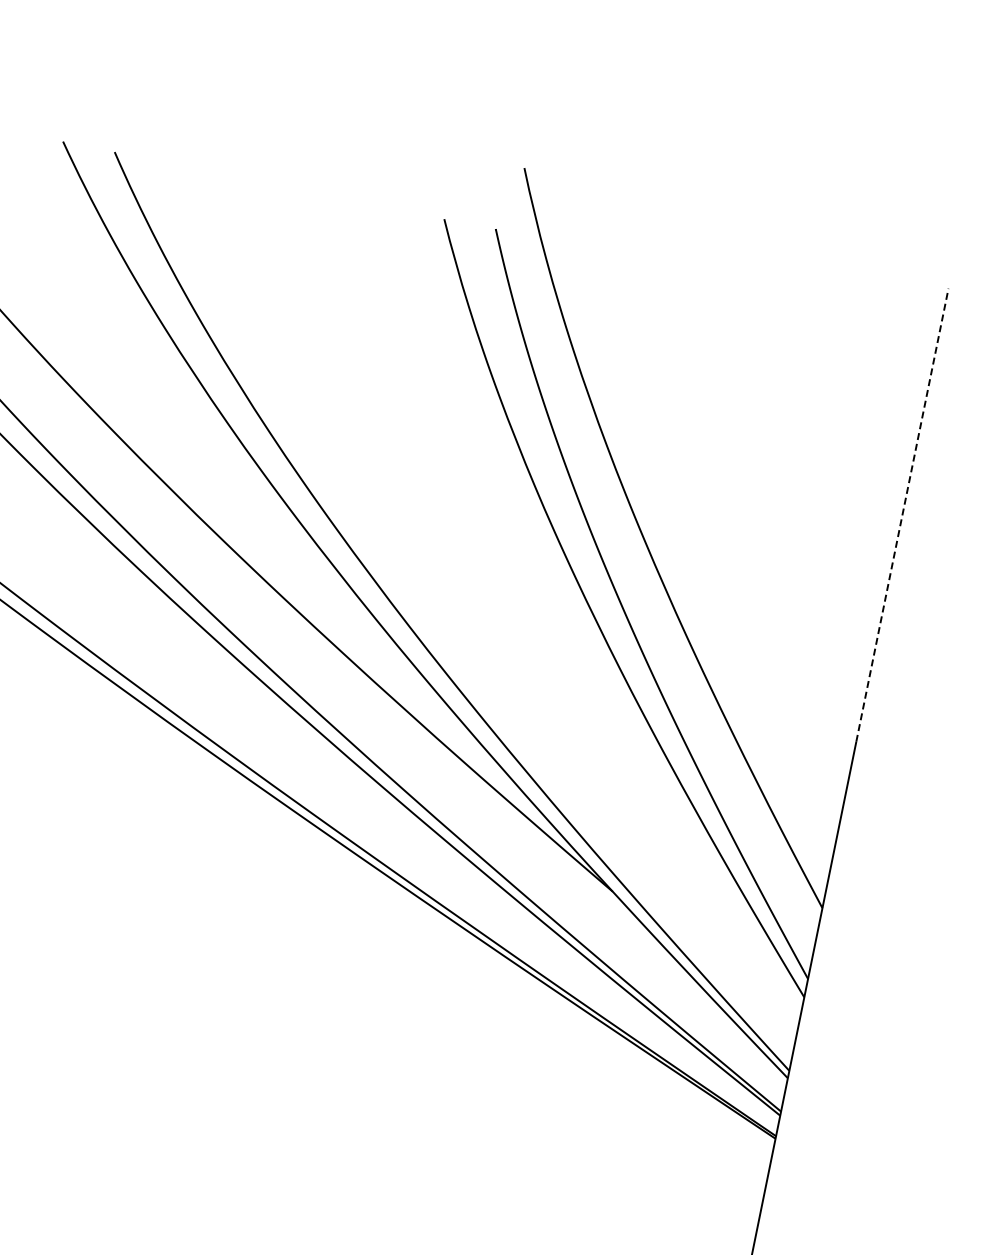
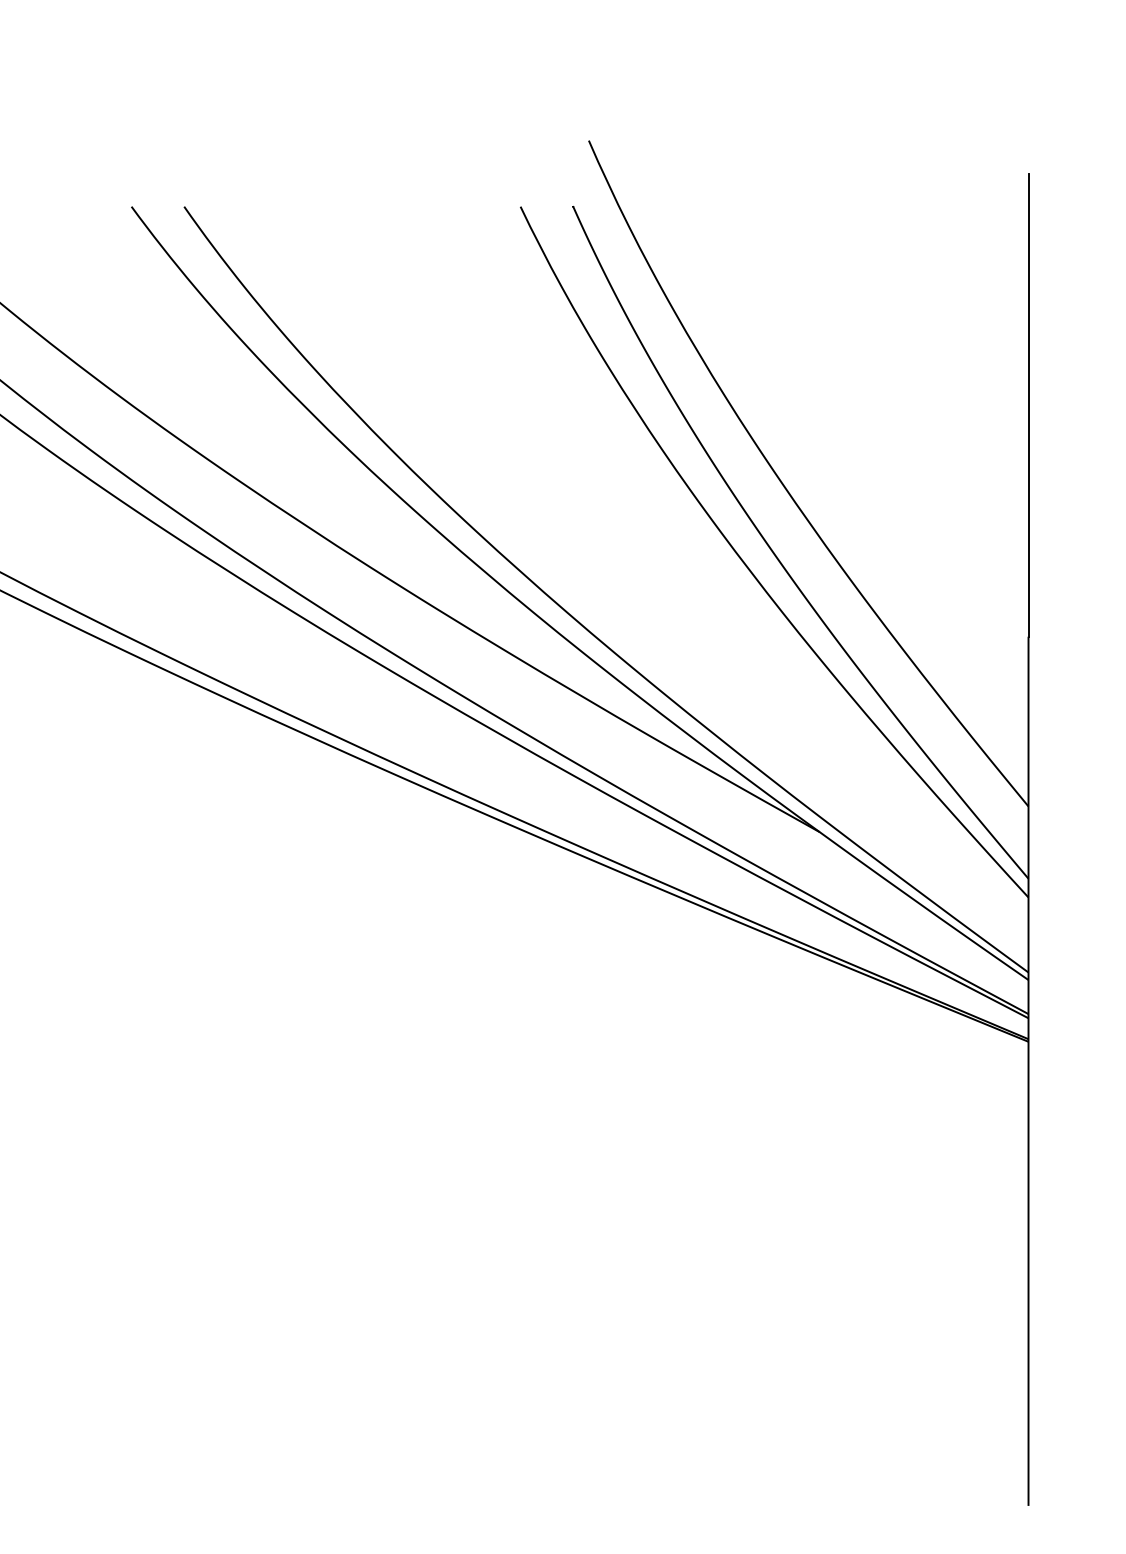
line: (902, 515) -> (1028, 405), dashed -> solid

